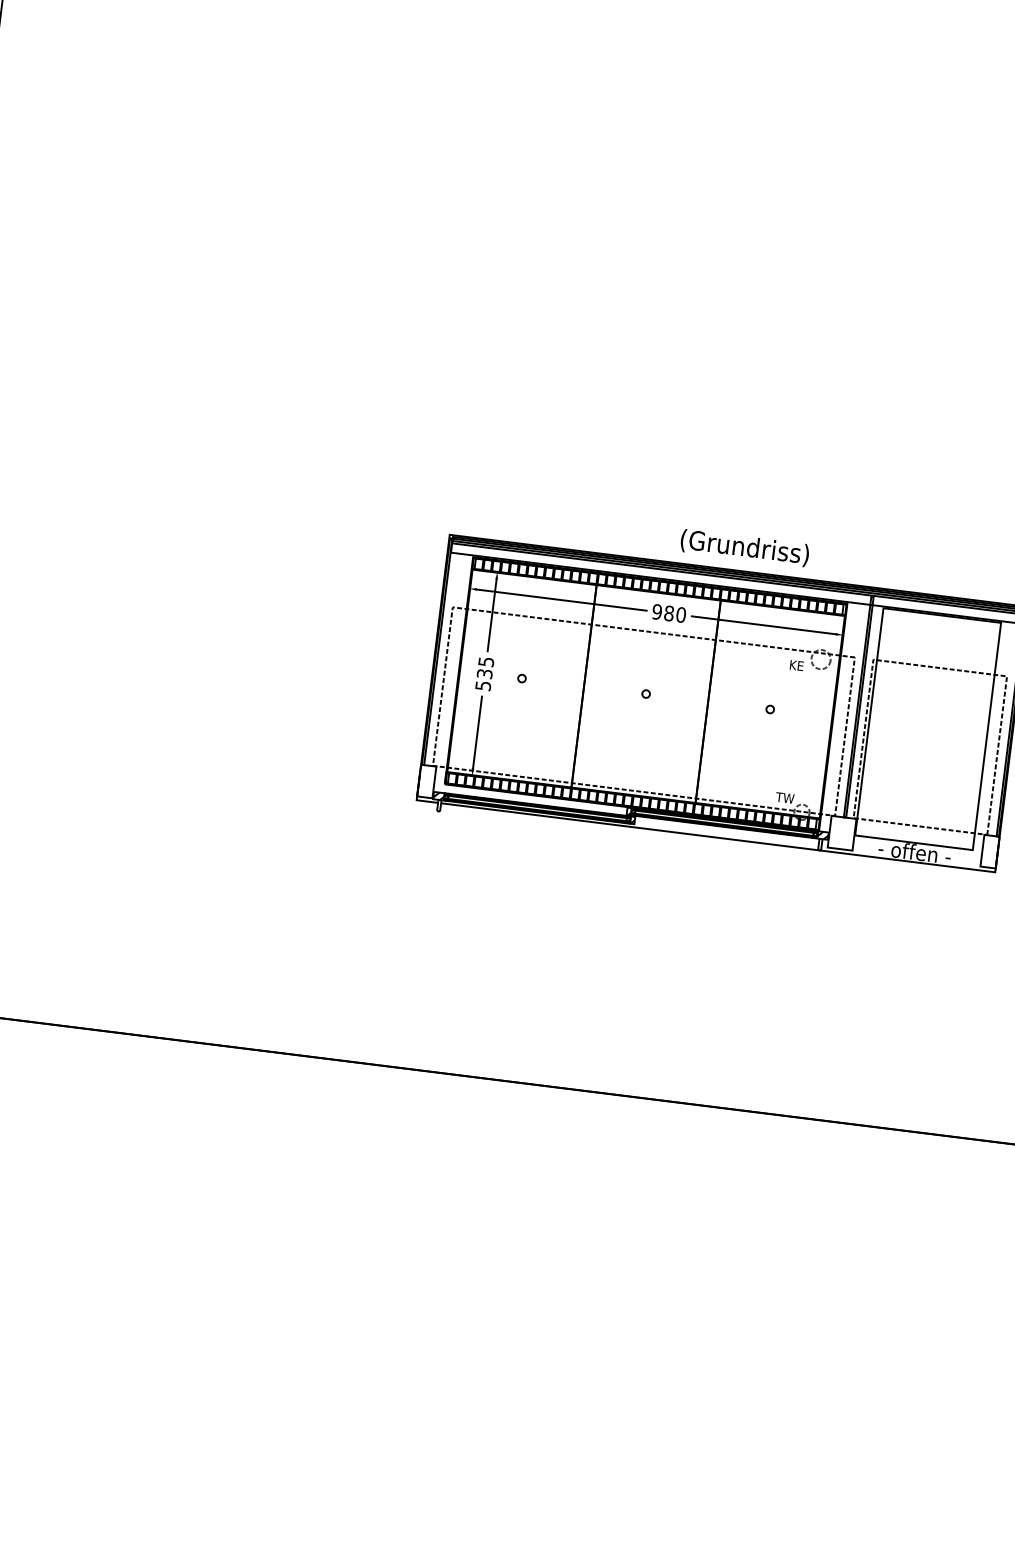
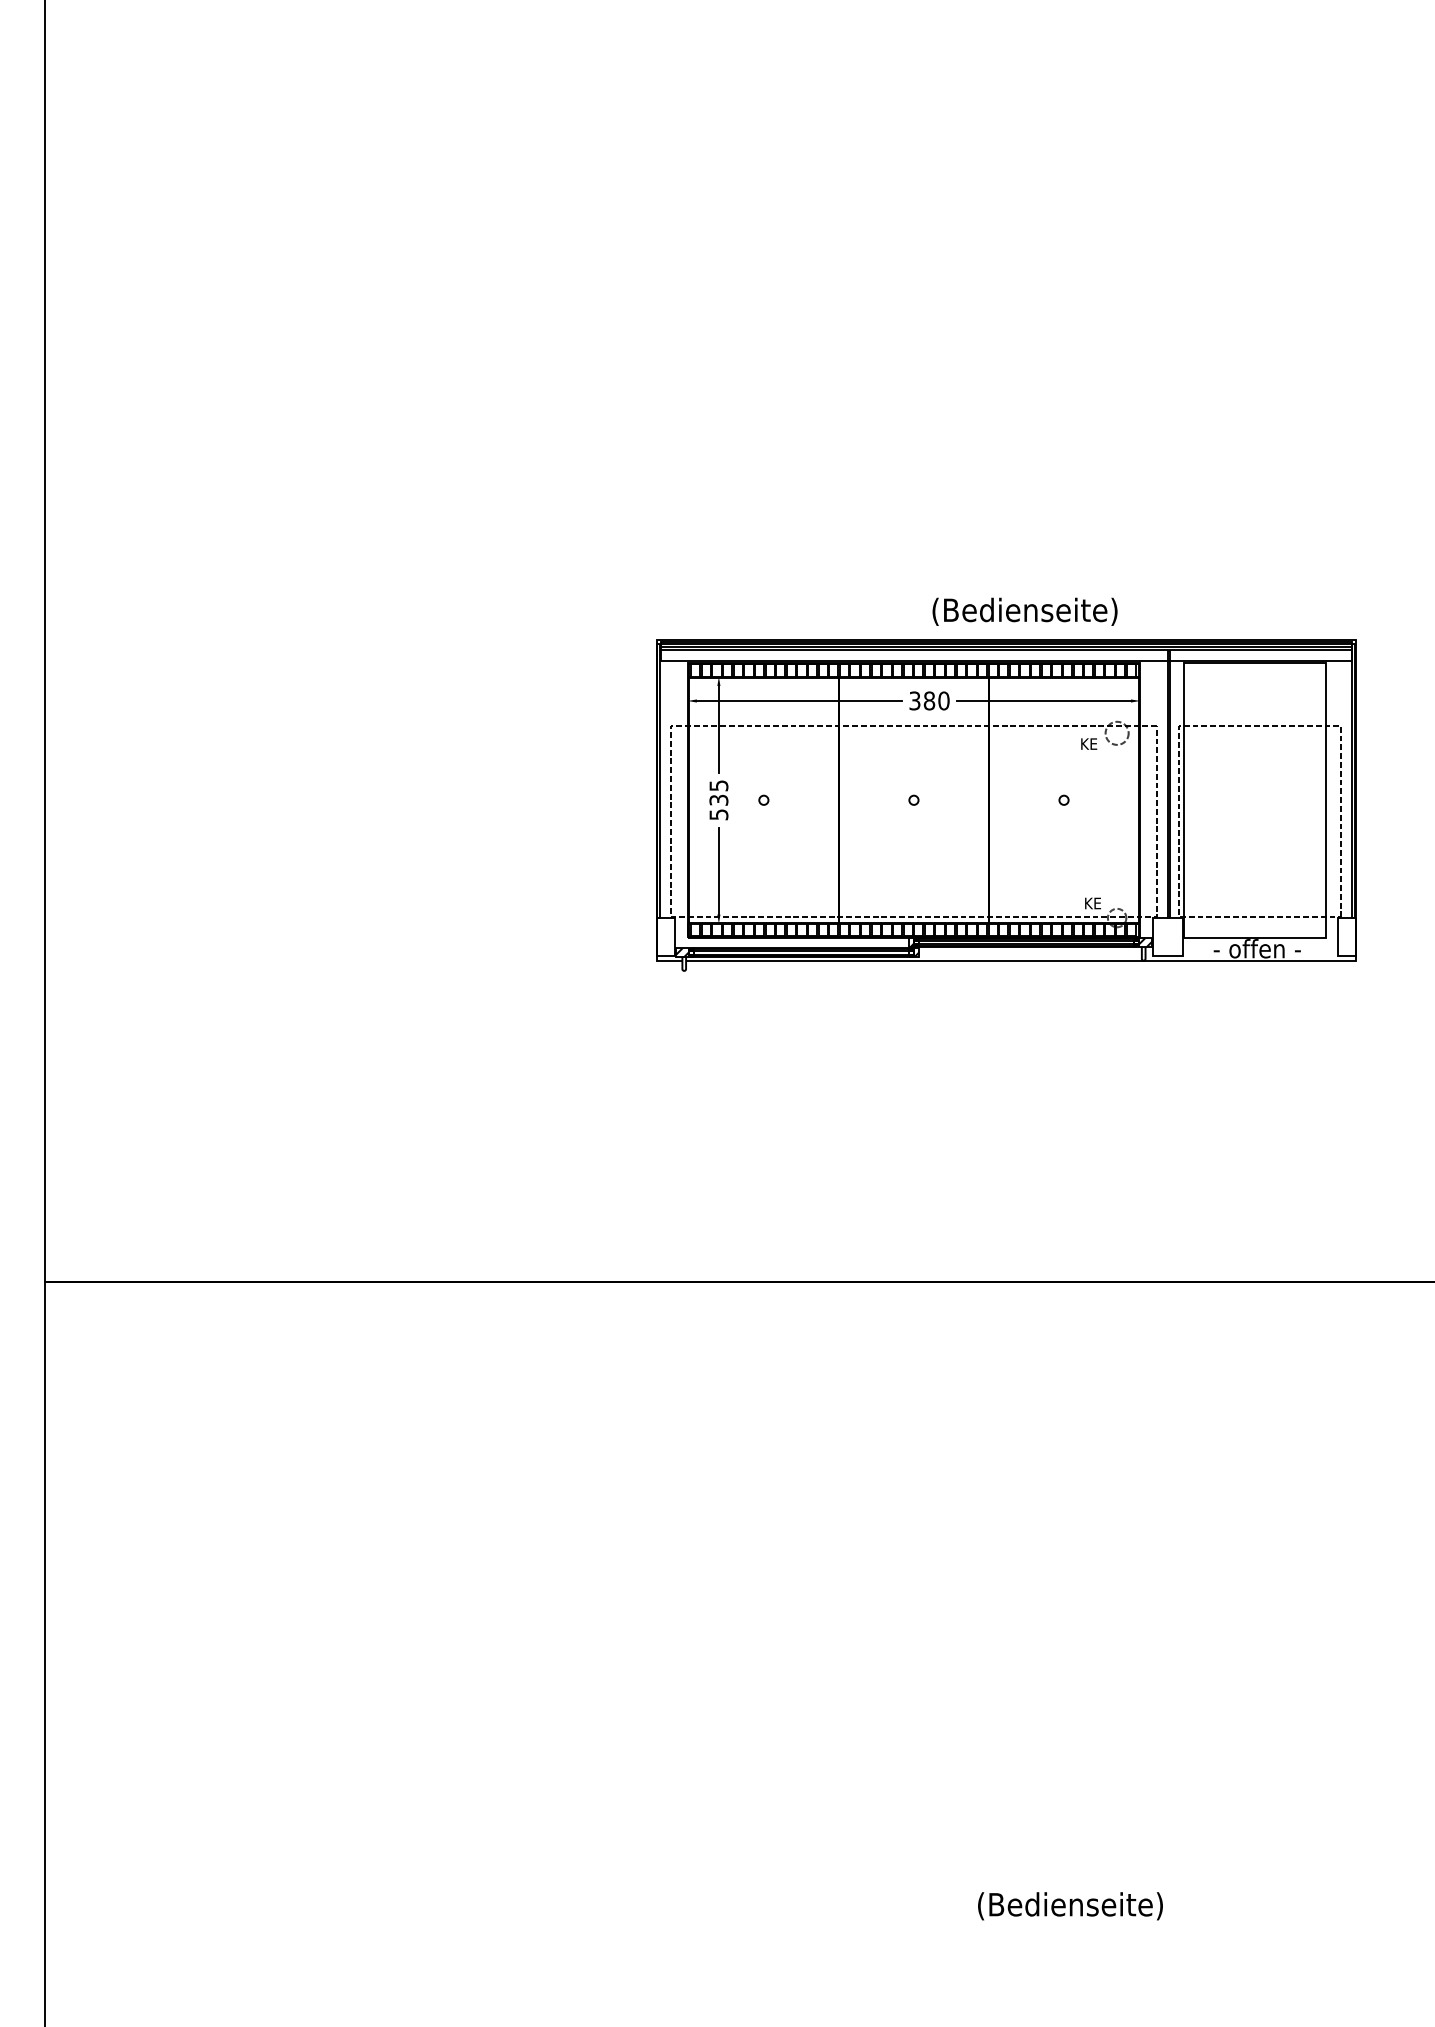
text: (761, 549) -> (1029, 611), (Grundriss) -> (Bedienseite)
text: (656, 611) -> (914, 700), 980 -> 380
text: (784, 797) -> (1094, 903), TW -> KE

